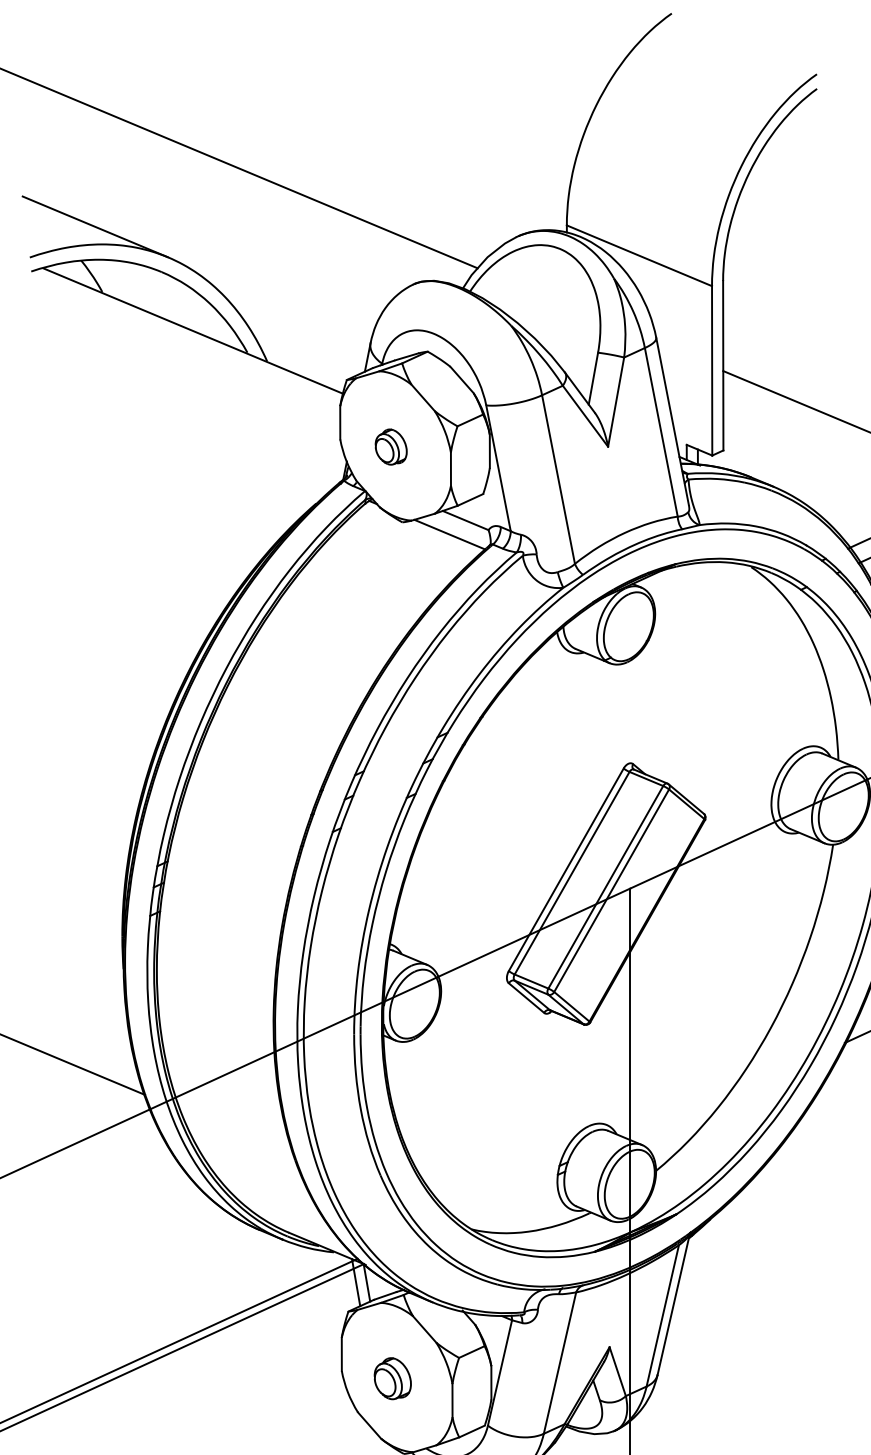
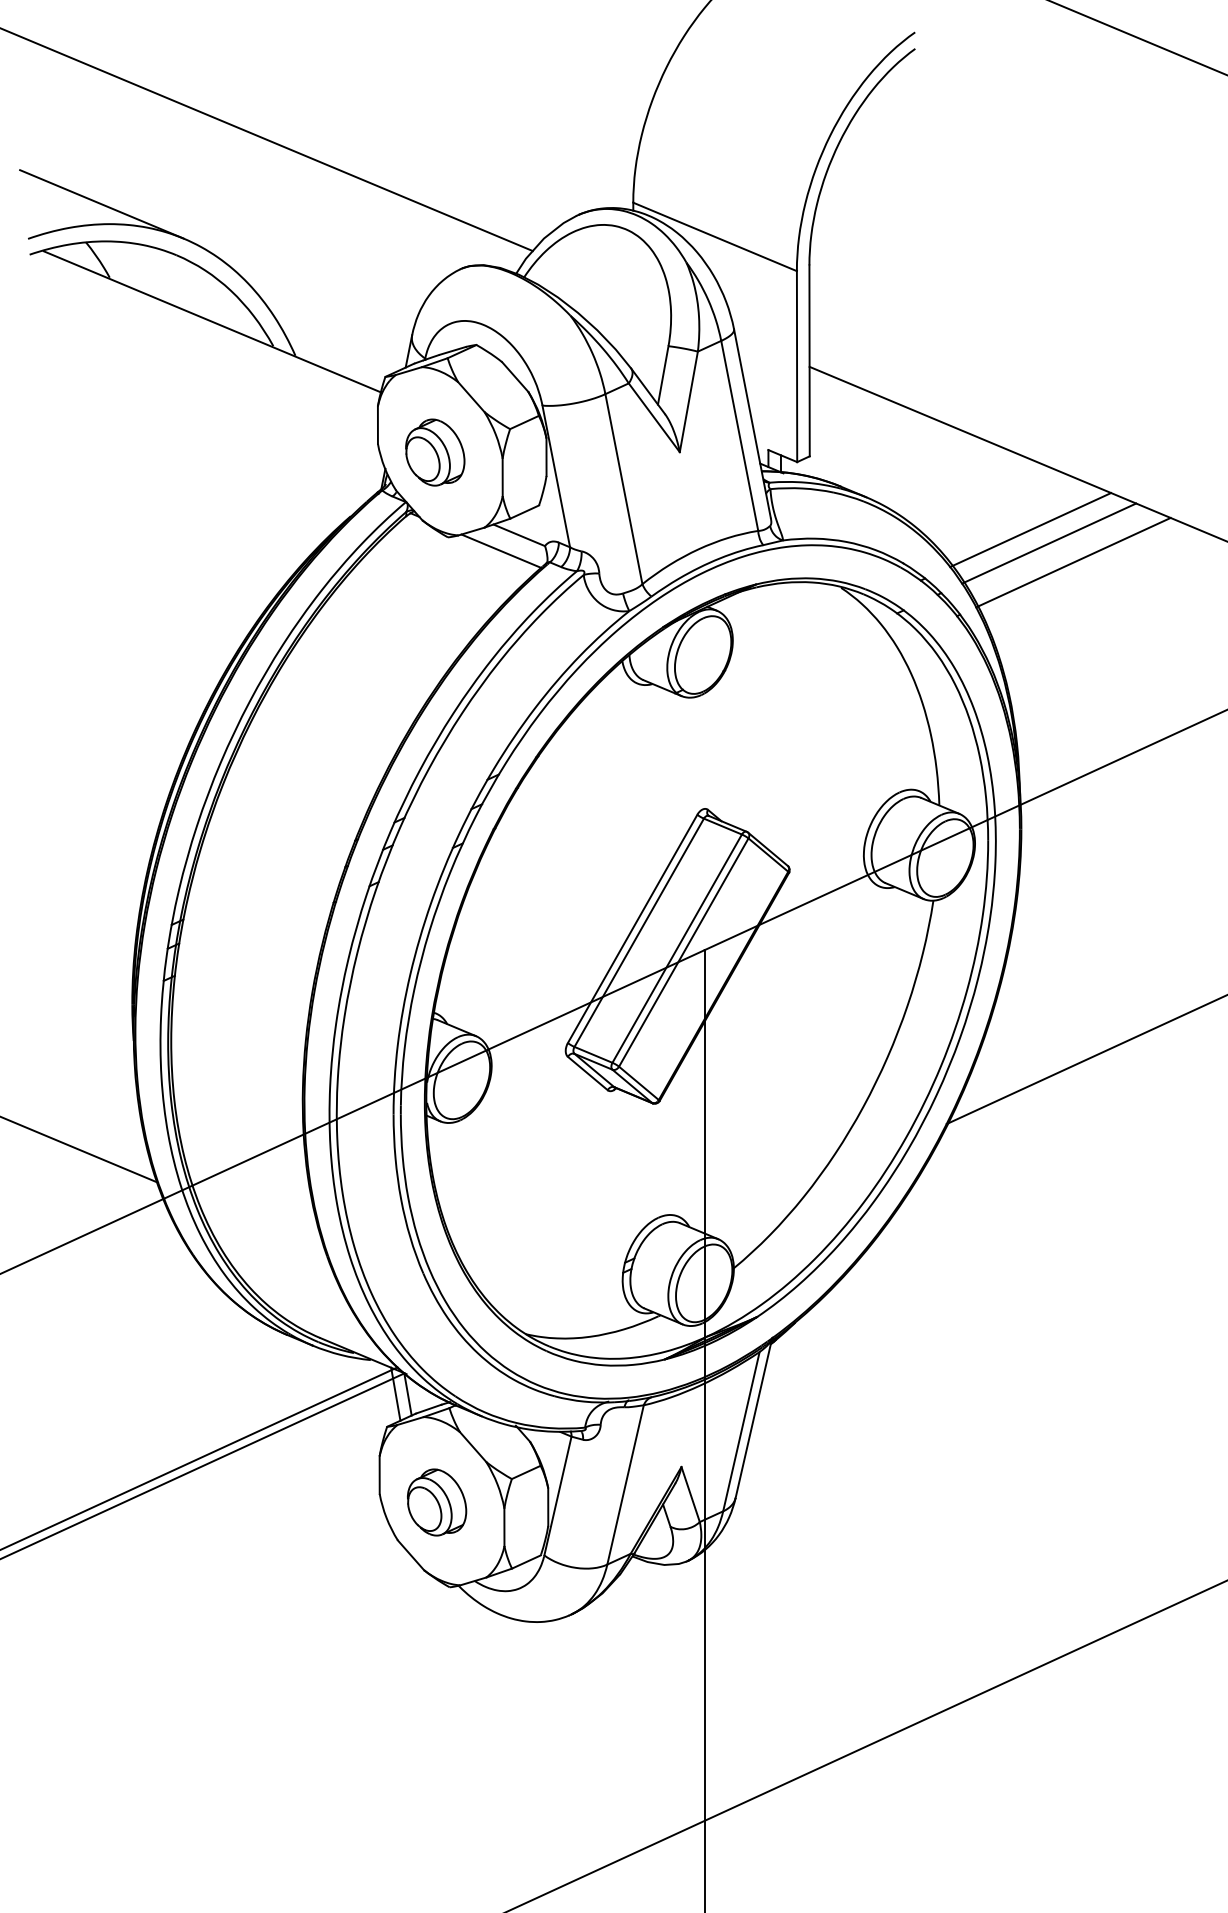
part: (391, 447) -> (435, 452), size x1.67
part: (393, 1378) -> (437, 1502), size x1.43

